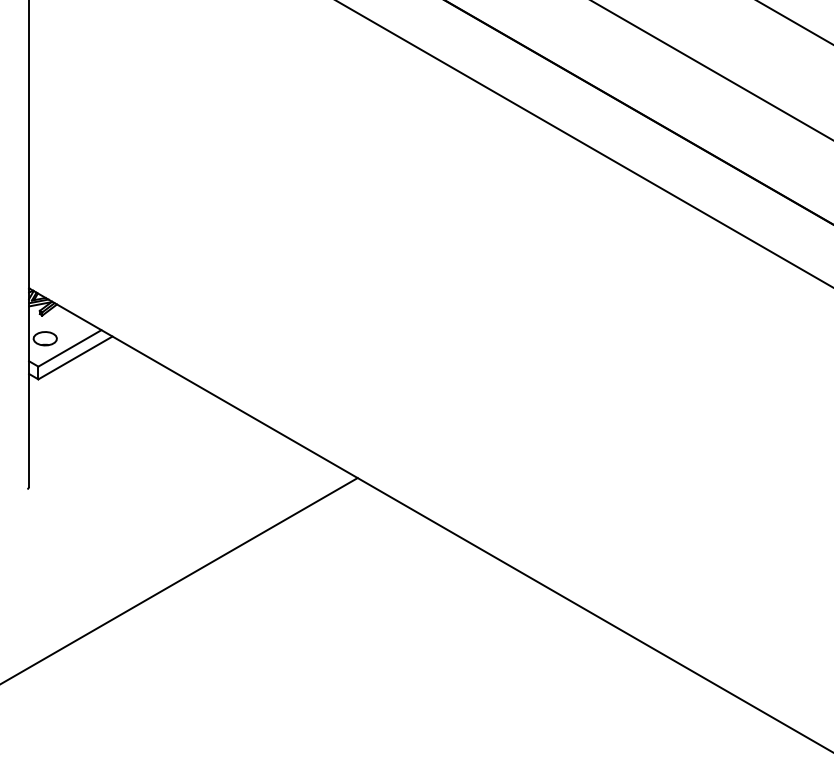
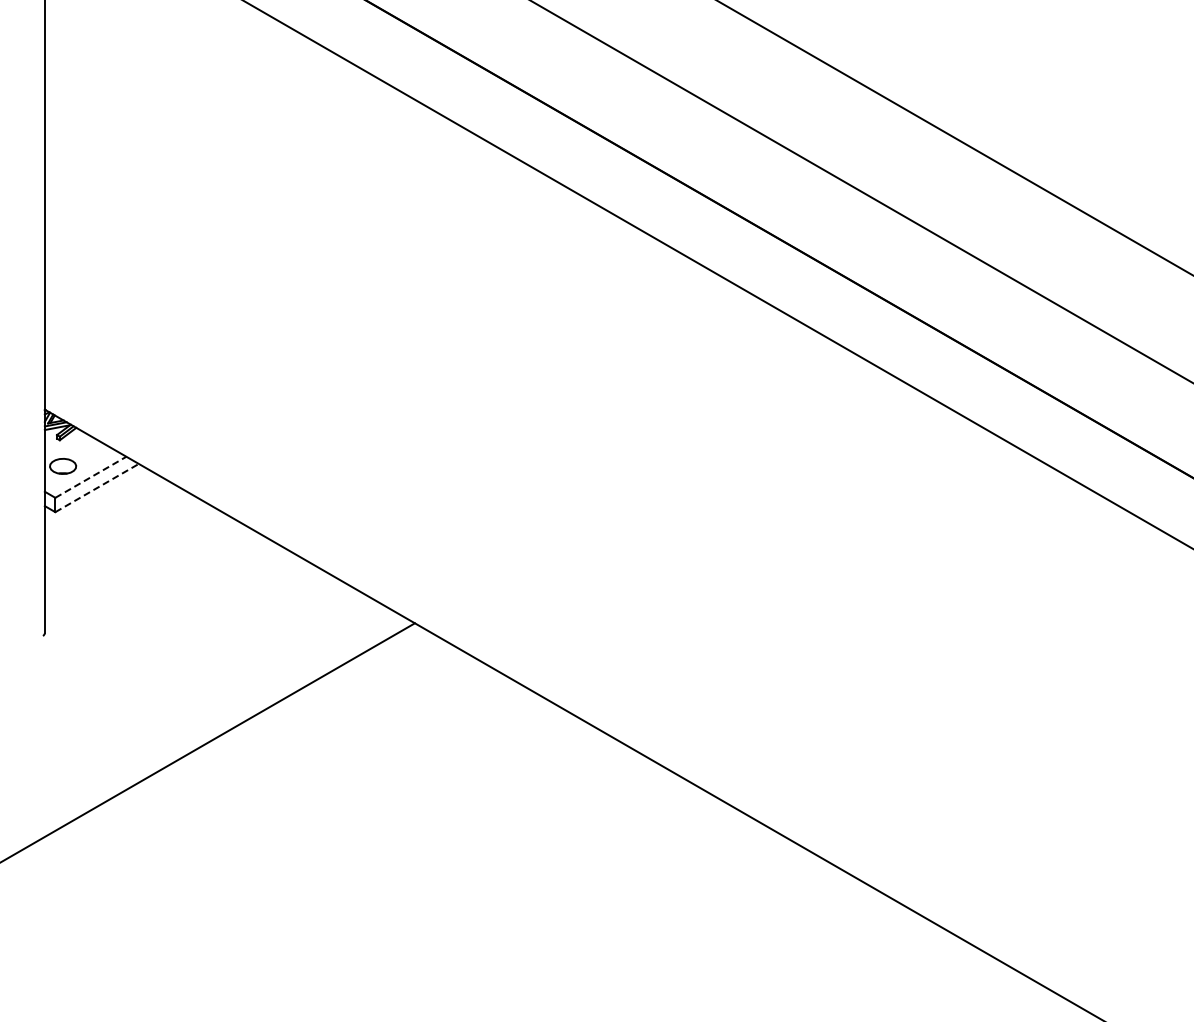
line: (70, 348) -> (91, 477), solid -> dashed
line: (75, 357) -> (97, 487), solid -> dashed

